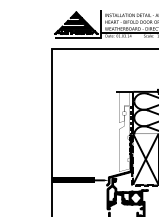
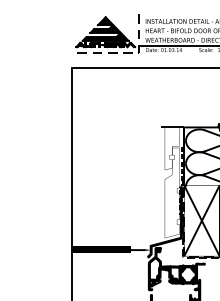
line: (91, 38) -> (126, 53), solid -> dashed

